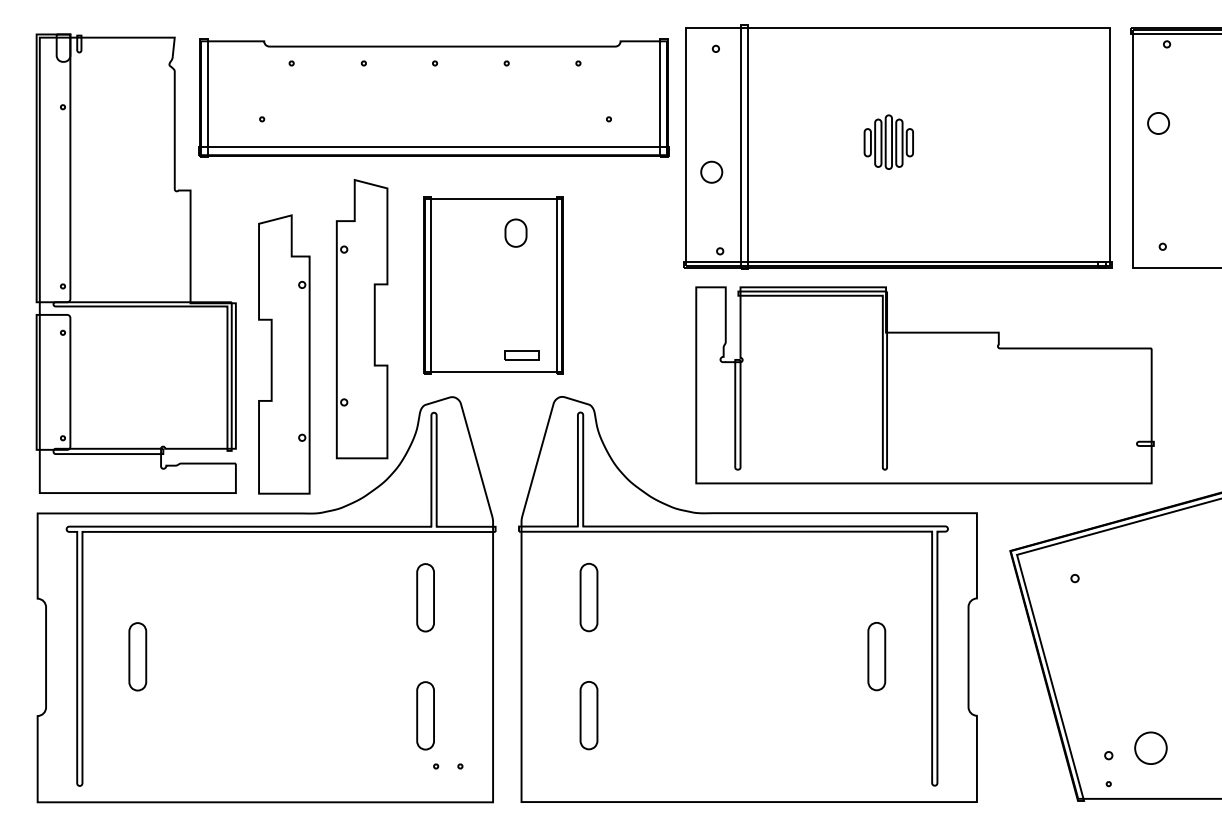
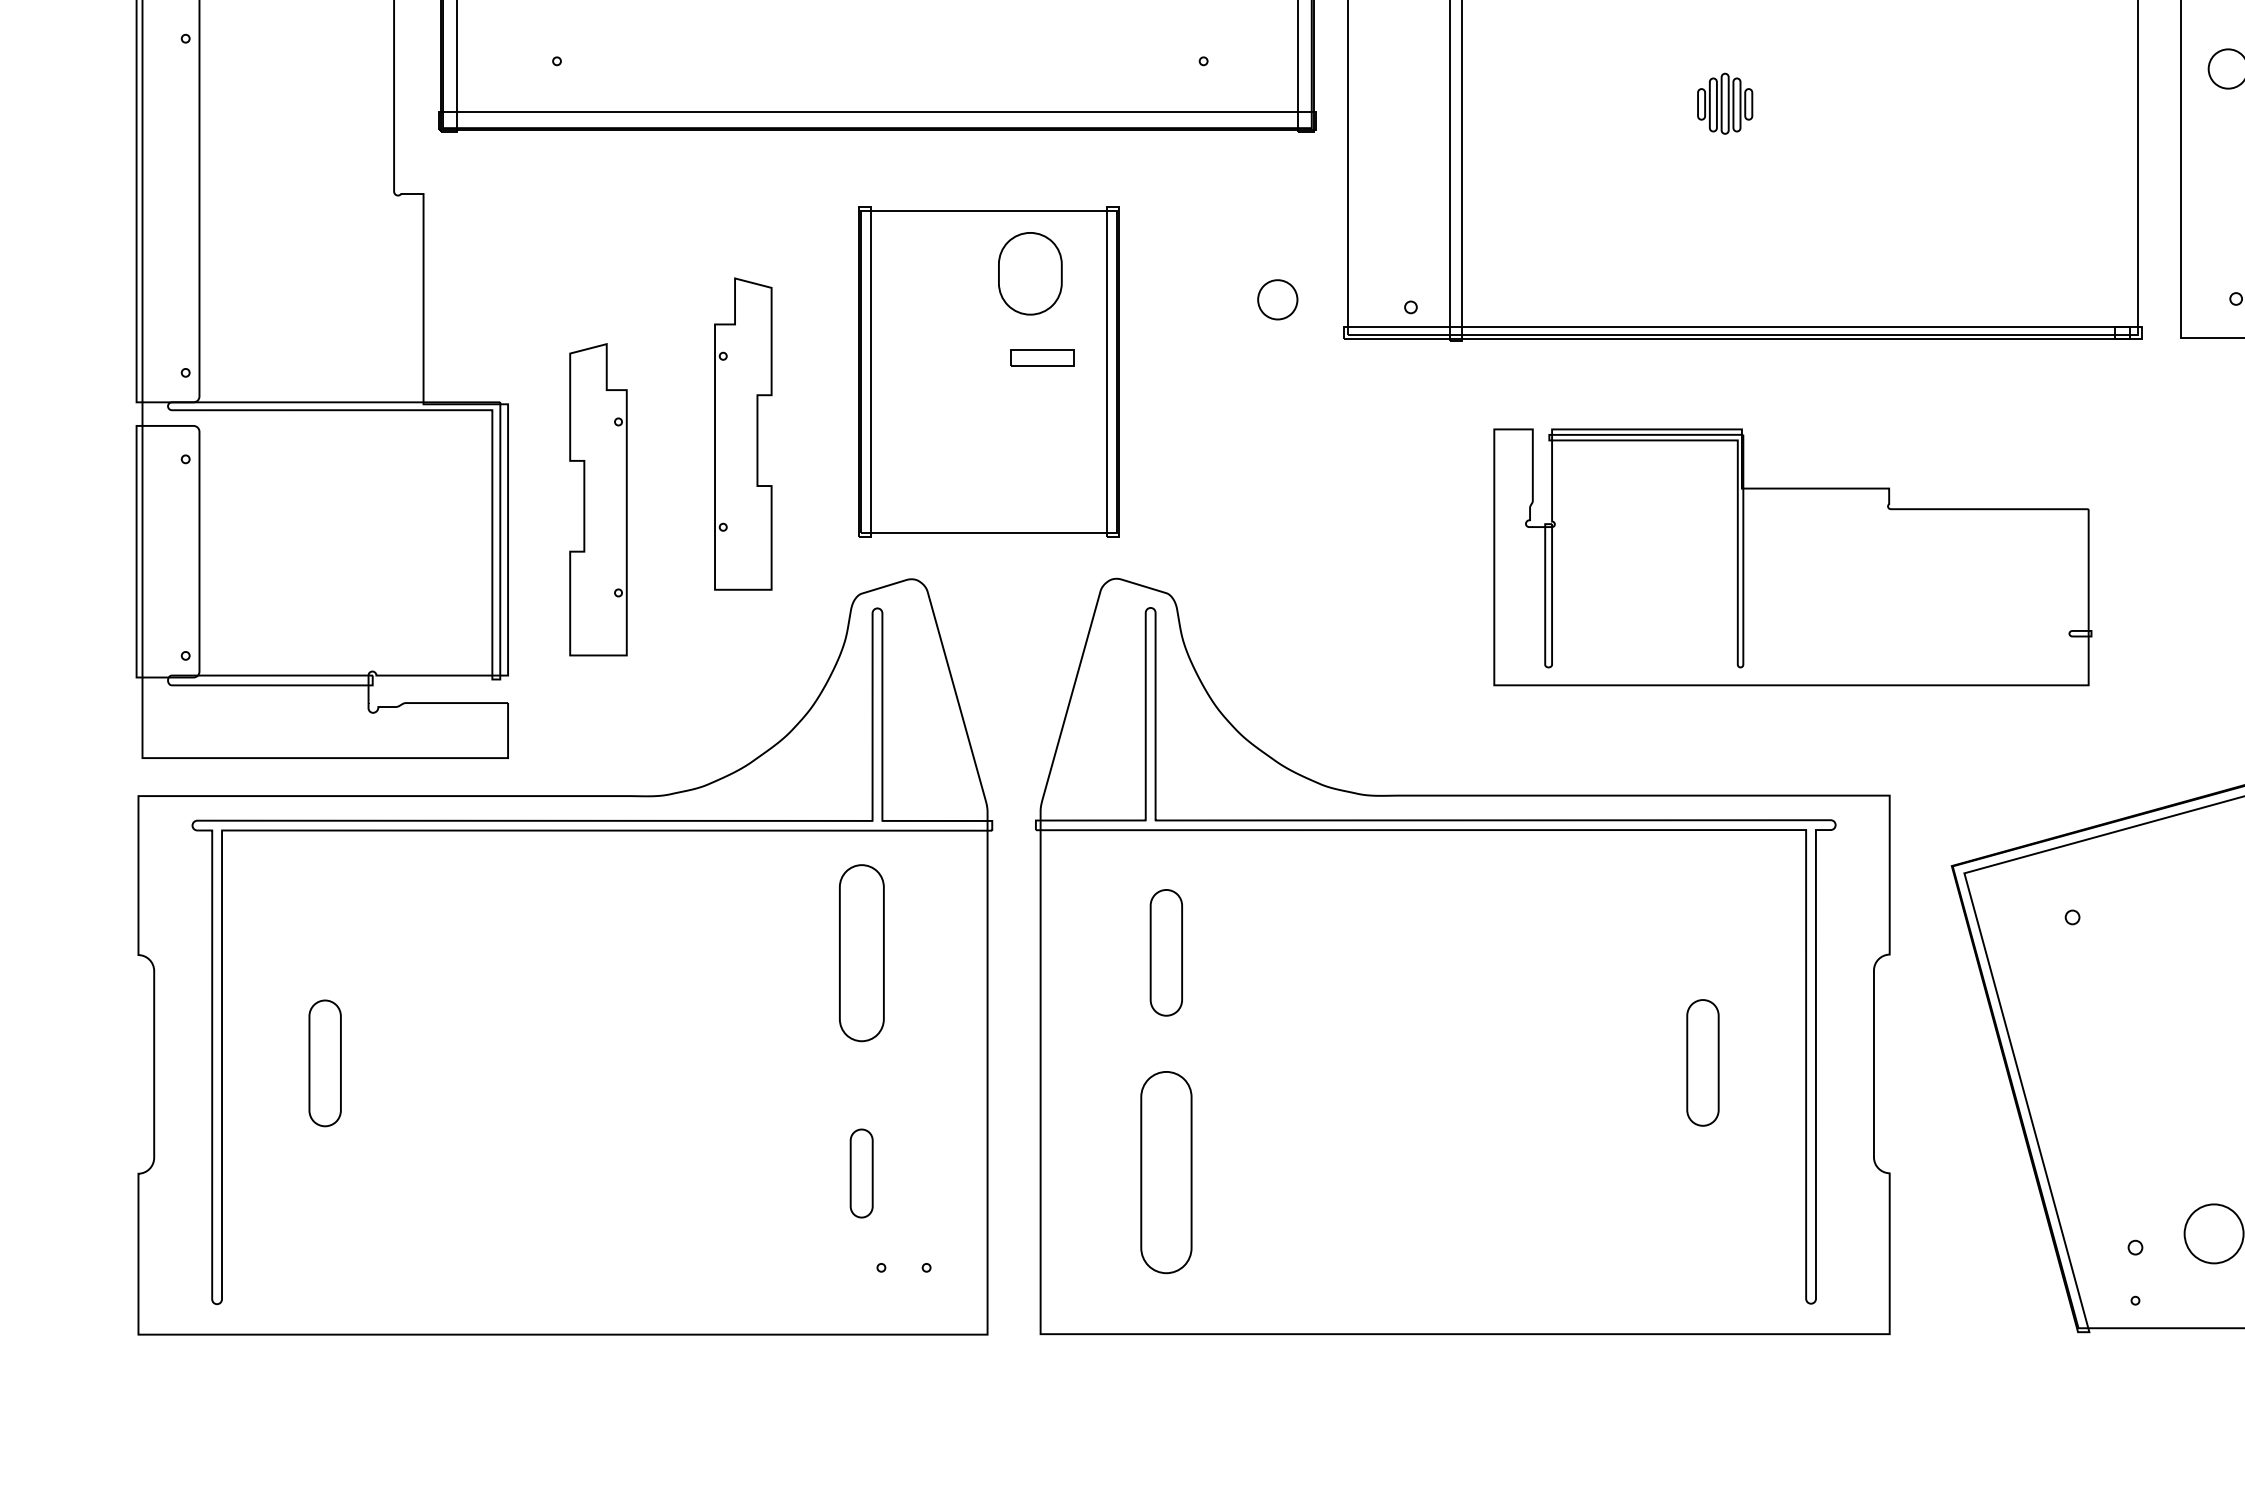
part: (888, 141) -> (1724, 102), size x0.6
part: (711, 171) -> (1277, 298), moved
part: (515, 232) -> (1029, 272), size x1.6
part: (361, 319) -> (742, 434), size x0.6
part: (284, 354) -> (598, 499), size x0.6
part: (521, 355) -> (1040, 358), moved
part: (924, 385) -> (1791, 557), size x0.7
part: (425, 597) -> (861, 952), size x1.4
part: (425, 715) -> (861, 1172), size x0.7
part: (588, 715) -> (1165, 1172), size x1.6

